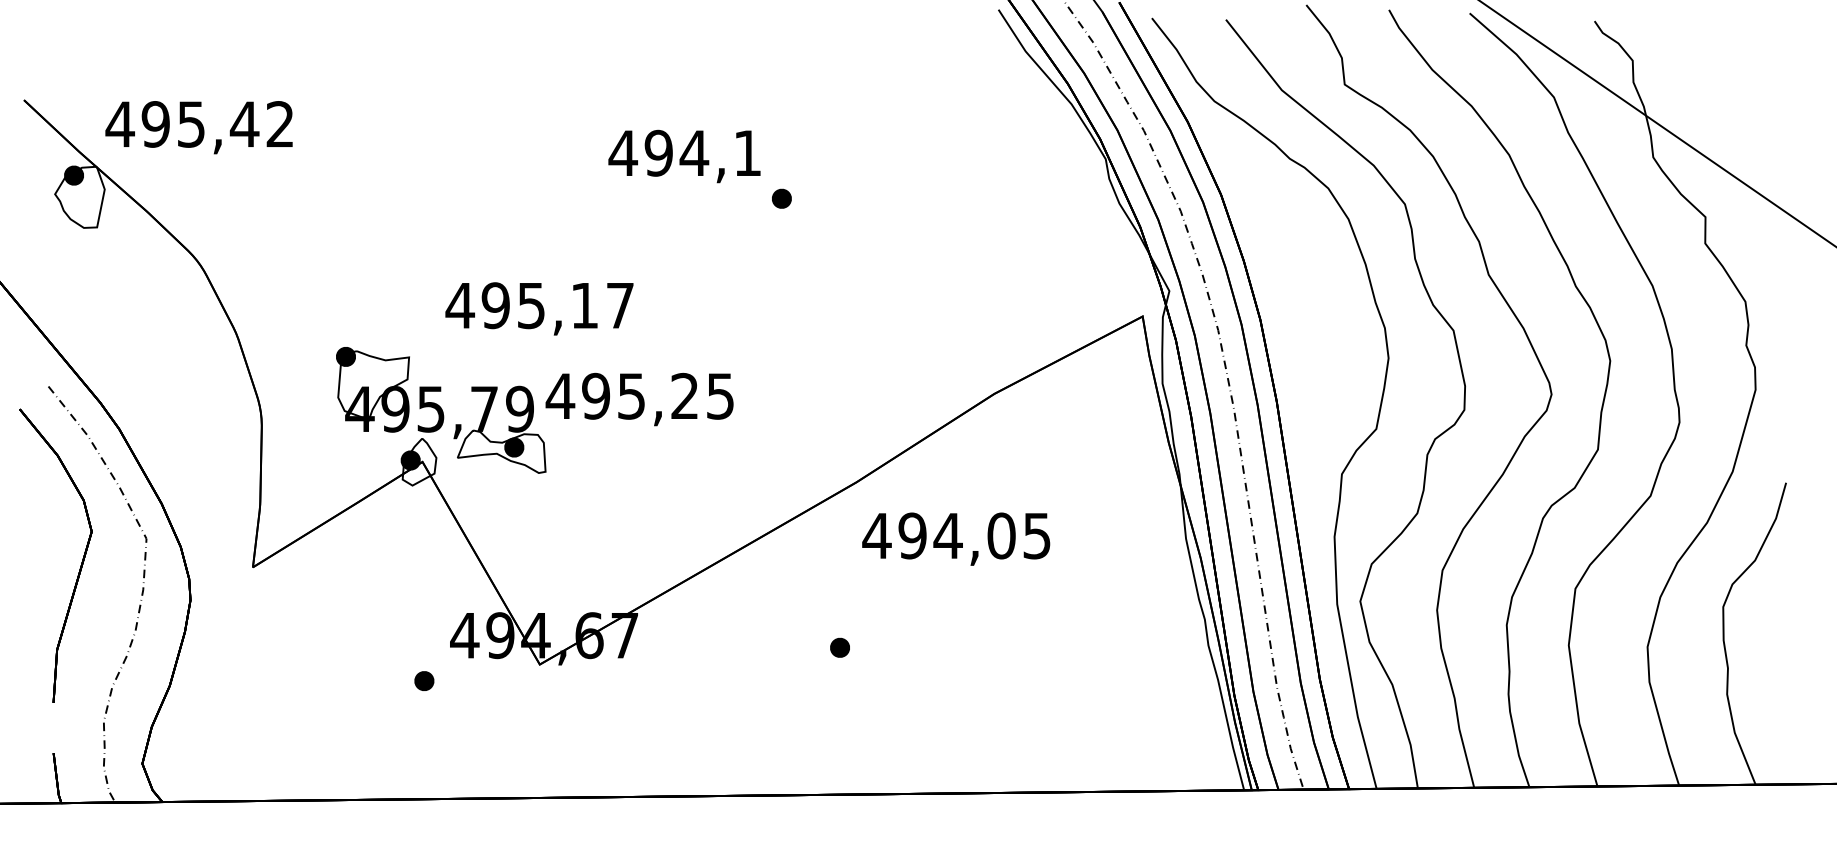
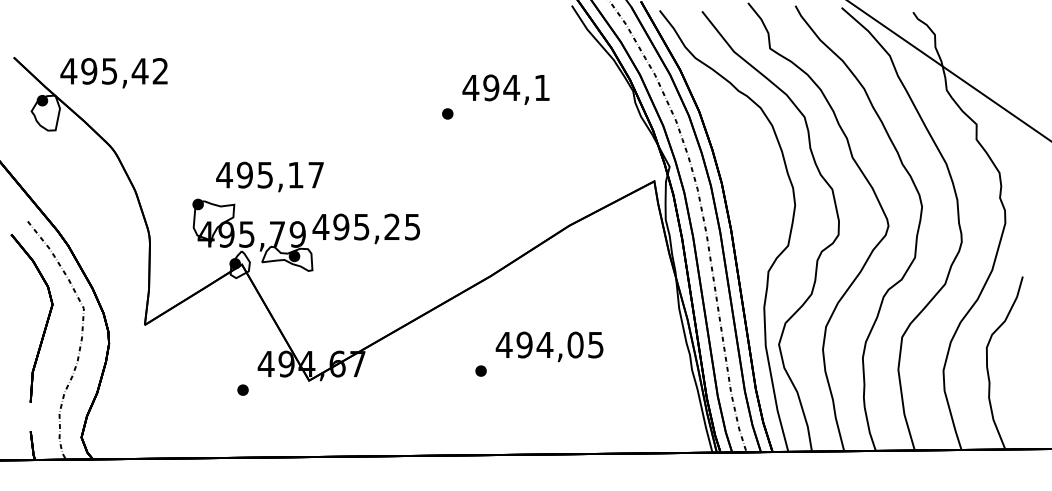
text: (683, 156) -> (505, 89), moved
text: (538, 308) -> (269, 176), moved
text: (956, 538) -> (549, 346), moved

